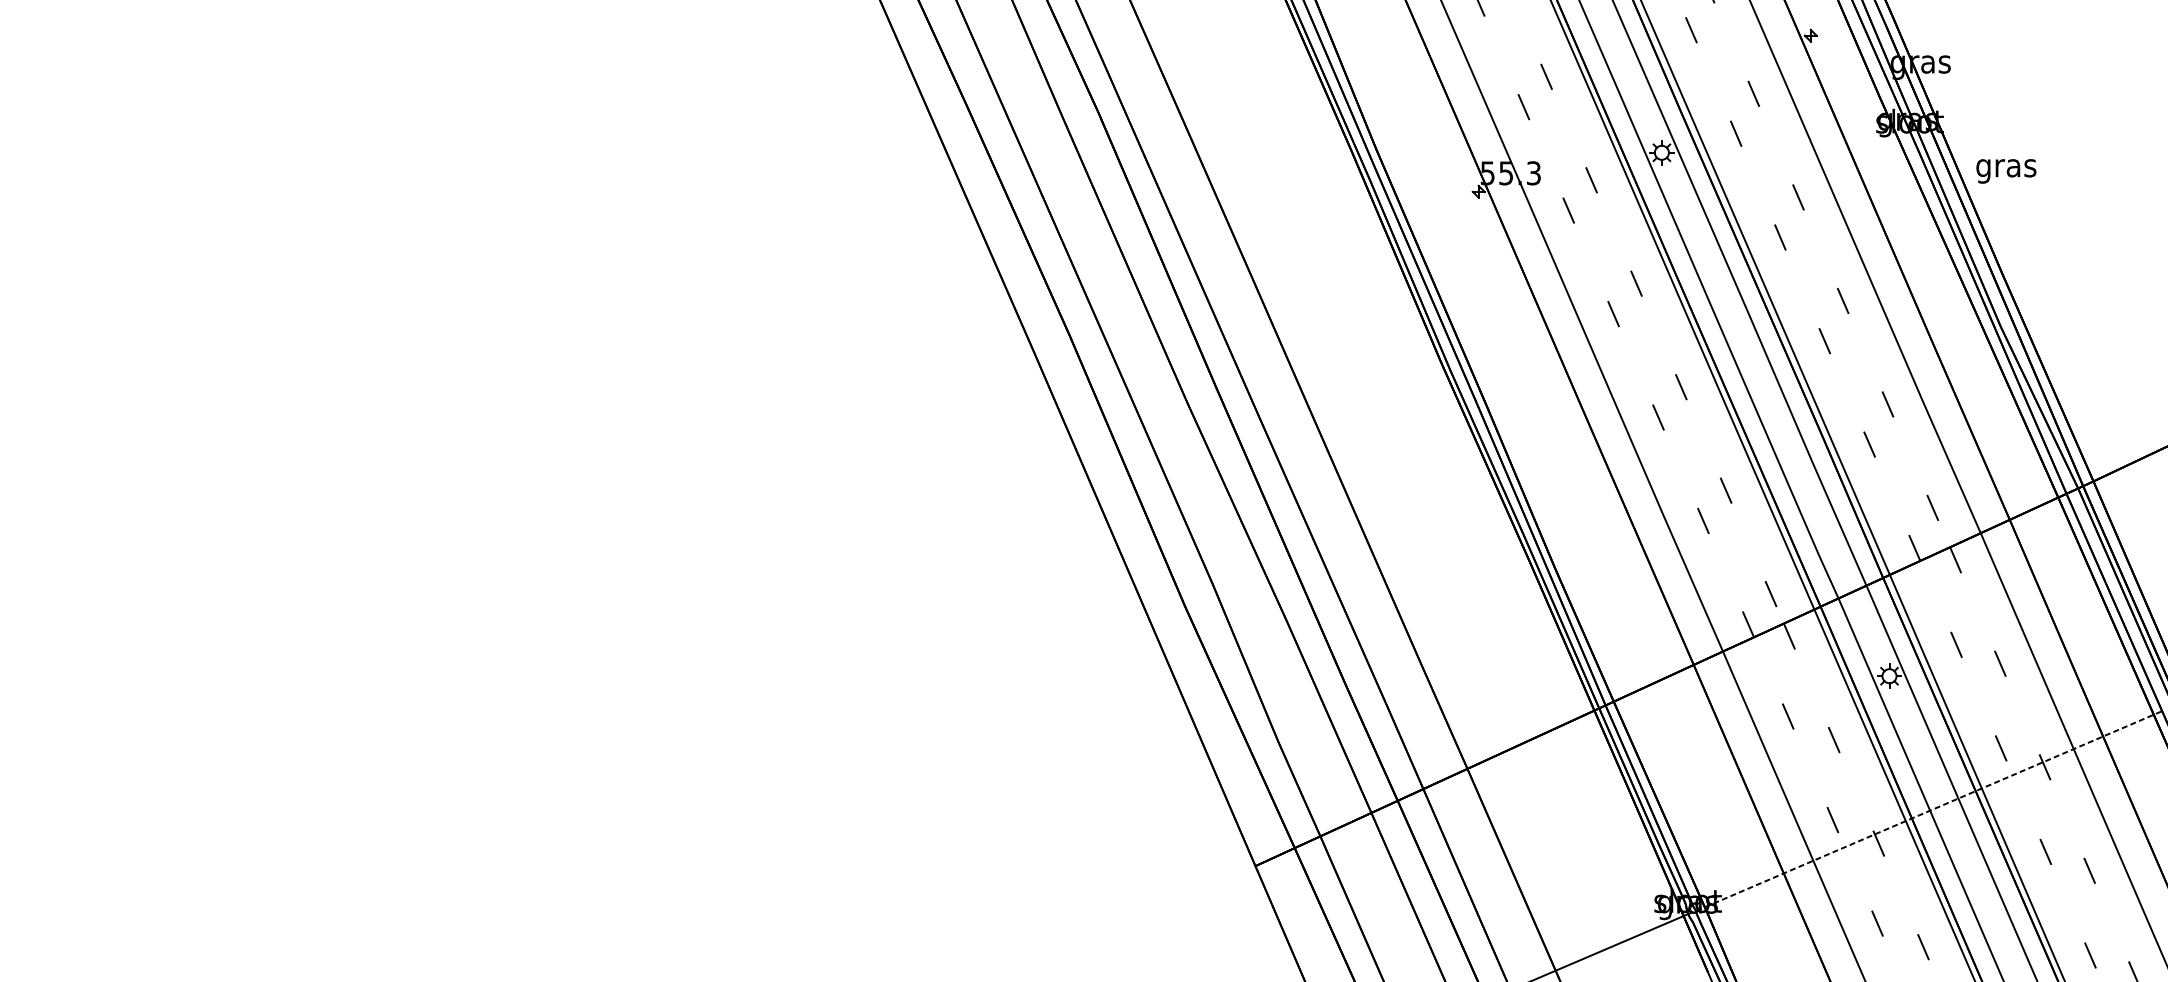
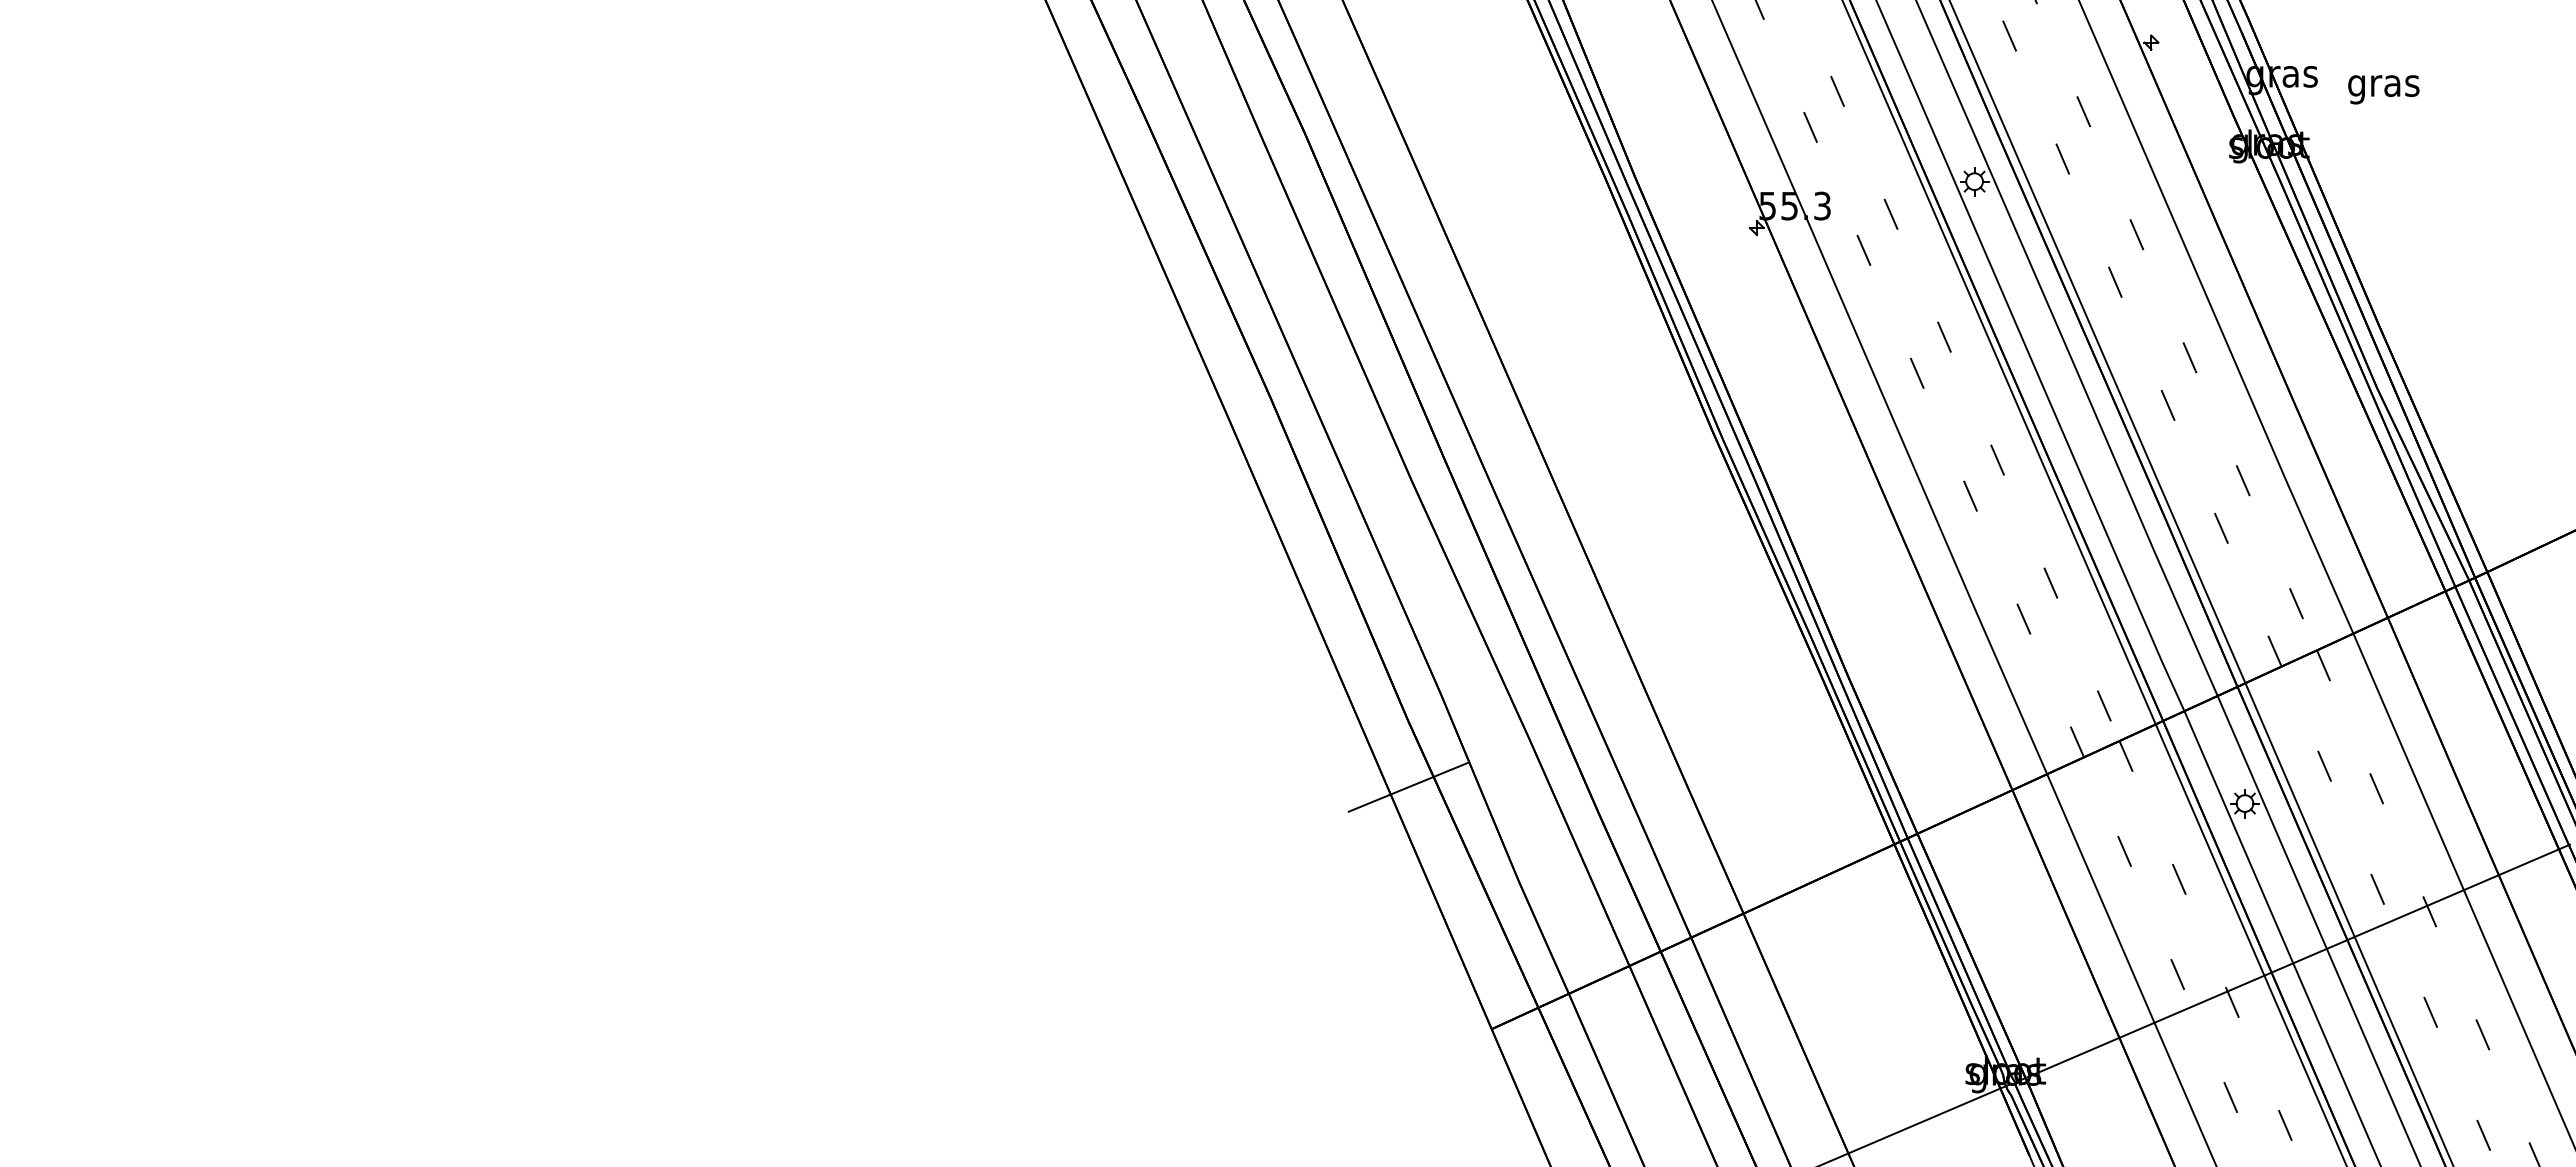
text: (2006, 171) -> (2383, 89), moved
line: (1185, 661) -> (1408, 786), added
line: (1929, 810) -> (2292, 963), dashed -> solid

